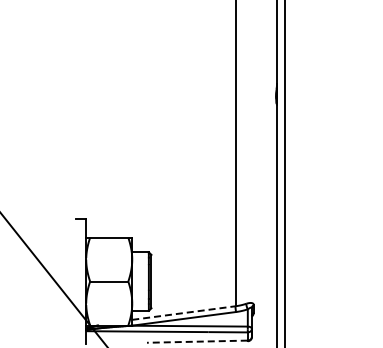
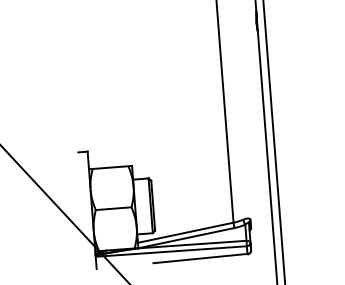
line: (184, 313) -> (186, 233), dashed -> solid
line: (196, 341) -> (199, 258), dashed -> solid

